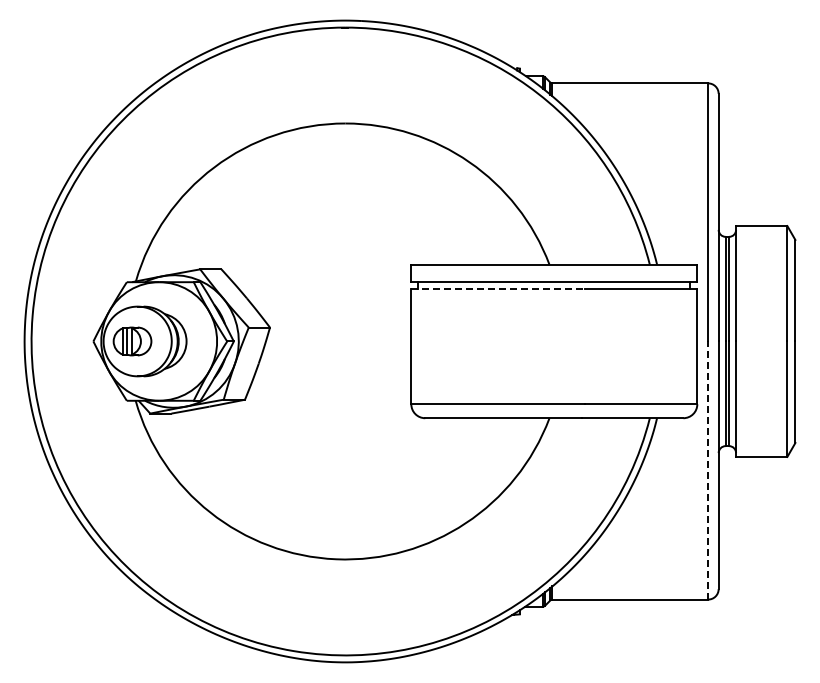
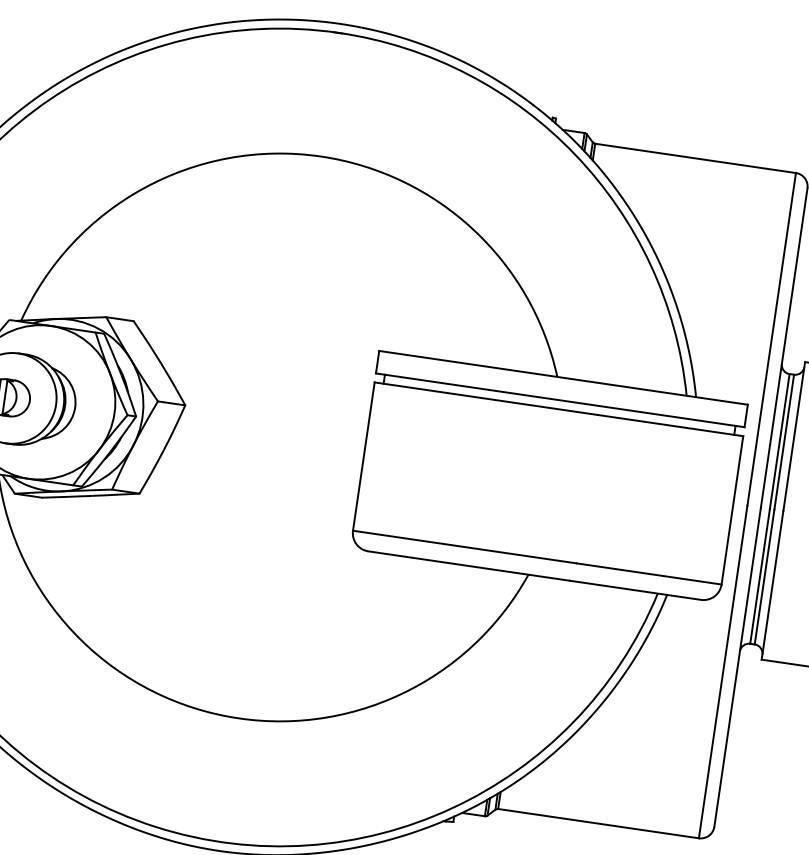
line: (497, 289) -> (485, 399), dashed -> solid
line: (708, 470) -> (723, 671), dashed -> solid

